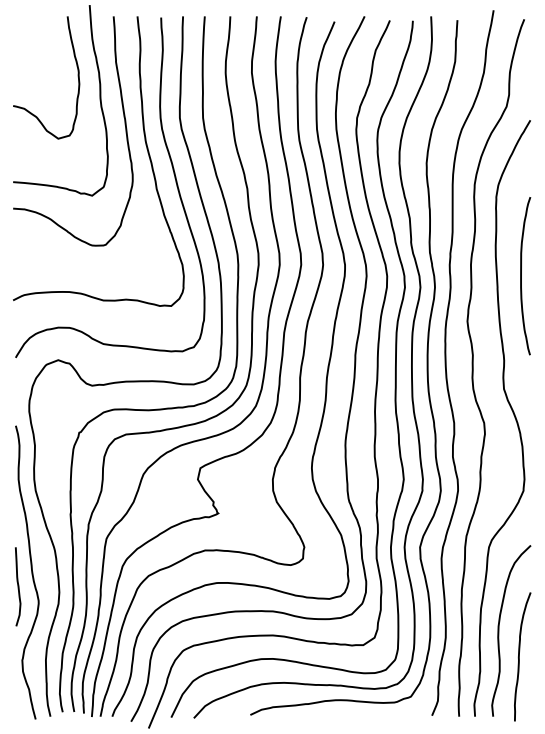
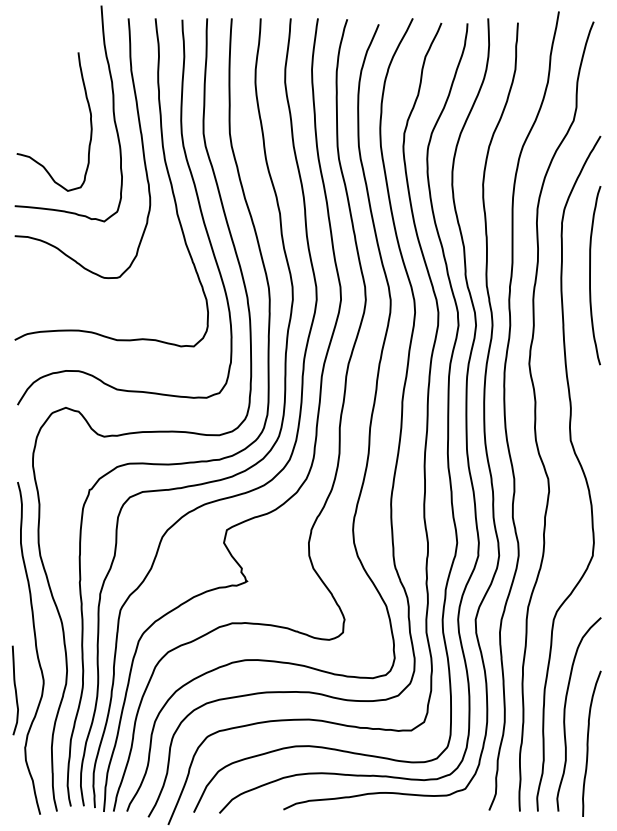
curve: (77, 70) -> (89, 113), moved
curve: (521, 276) -> (590, 275), moved
curve: (17, 585) -> (14, 689), moved

